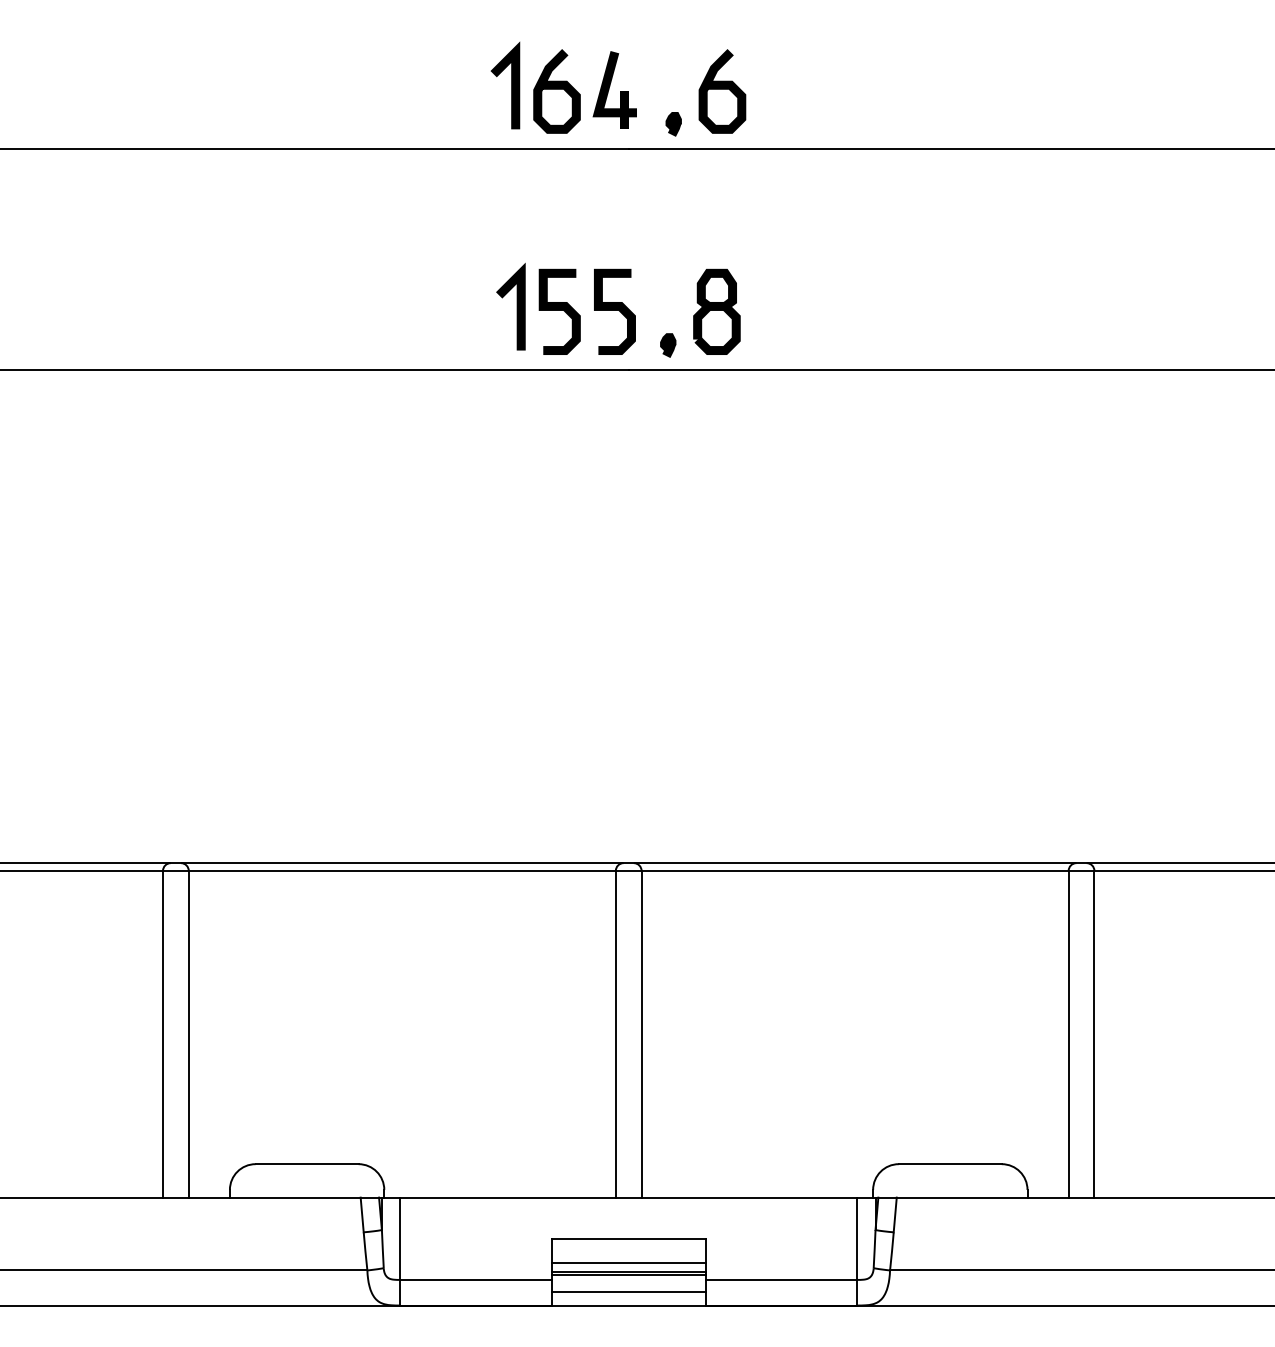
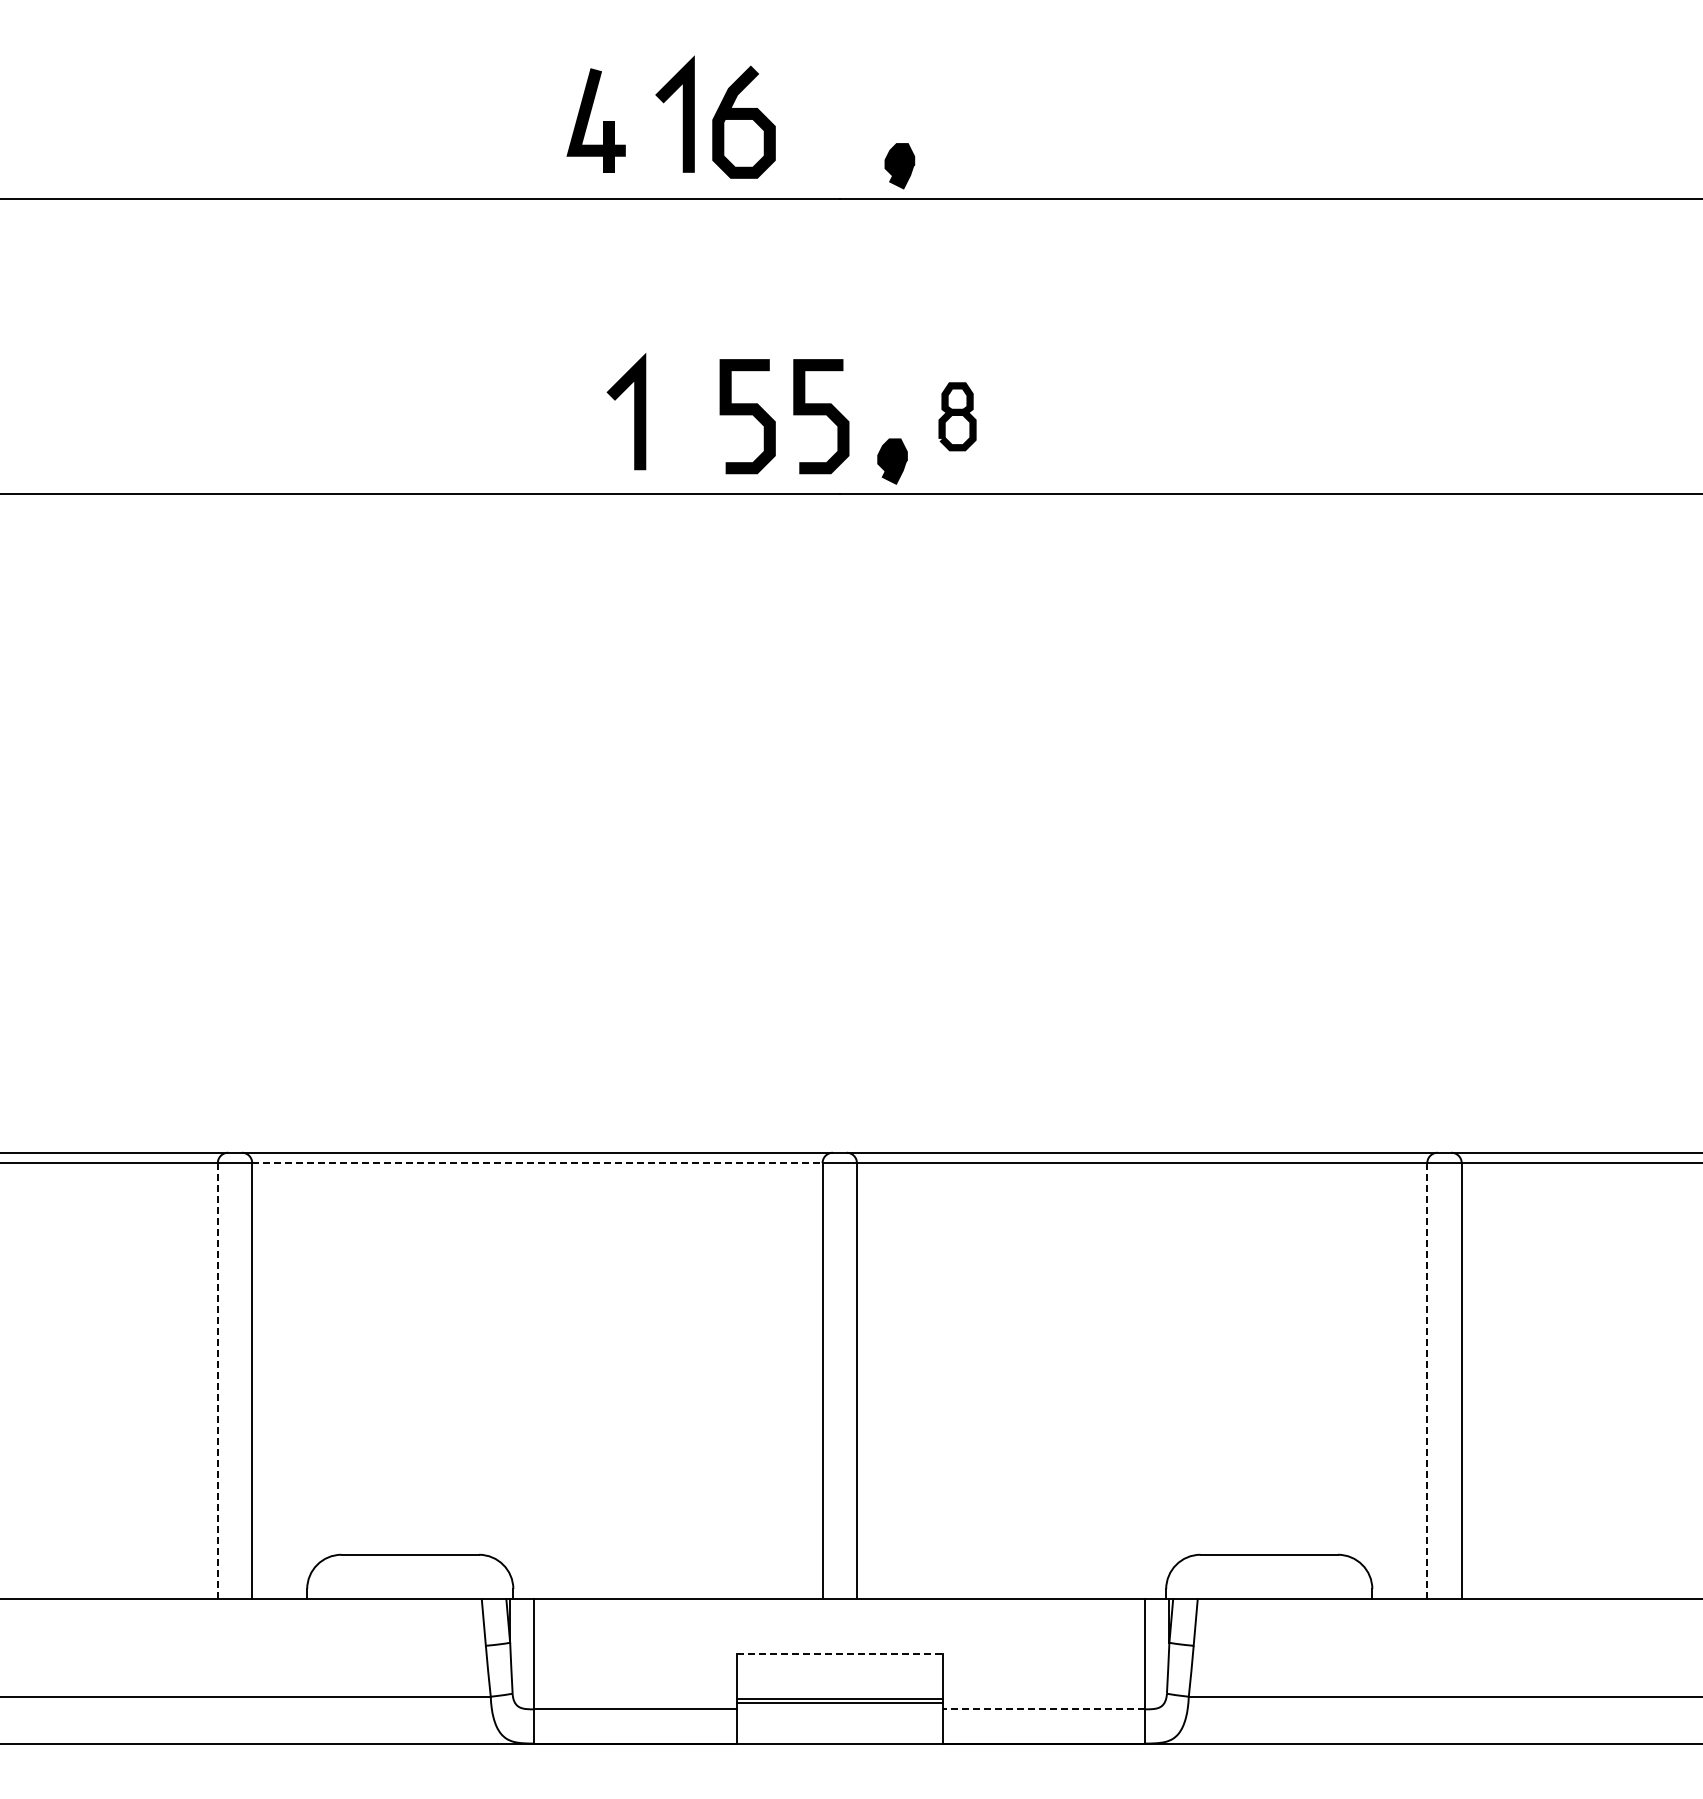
part: (609, 88) -> (589, 118), moved
curve: (722, 89) -> (964, 119), removed
part: (673, 123) -> (899, 165), size x1.4
line: (516, 306) -> (634, 411), moved
part: (716, 311) -> (957, 416), size x0.6
part: (668, 345) -> (892, 461), size x1.4
line: (402, 870) -> (537, 1162), solid -> dashed
line: (162, 1034) -> (217, 1381), solid -> dashed
line: (1068, 1034) -> (1427, 1381), solid -> dashed
line: (629, 1238) -> (840, 1654), solid -> dashed
line: (628, 1263) -> (839, 1687), removed
line: (781, 1280) -> (1043, 1709), solid -> dashed
line: (628, 1292) -> (839, 1725), removed

